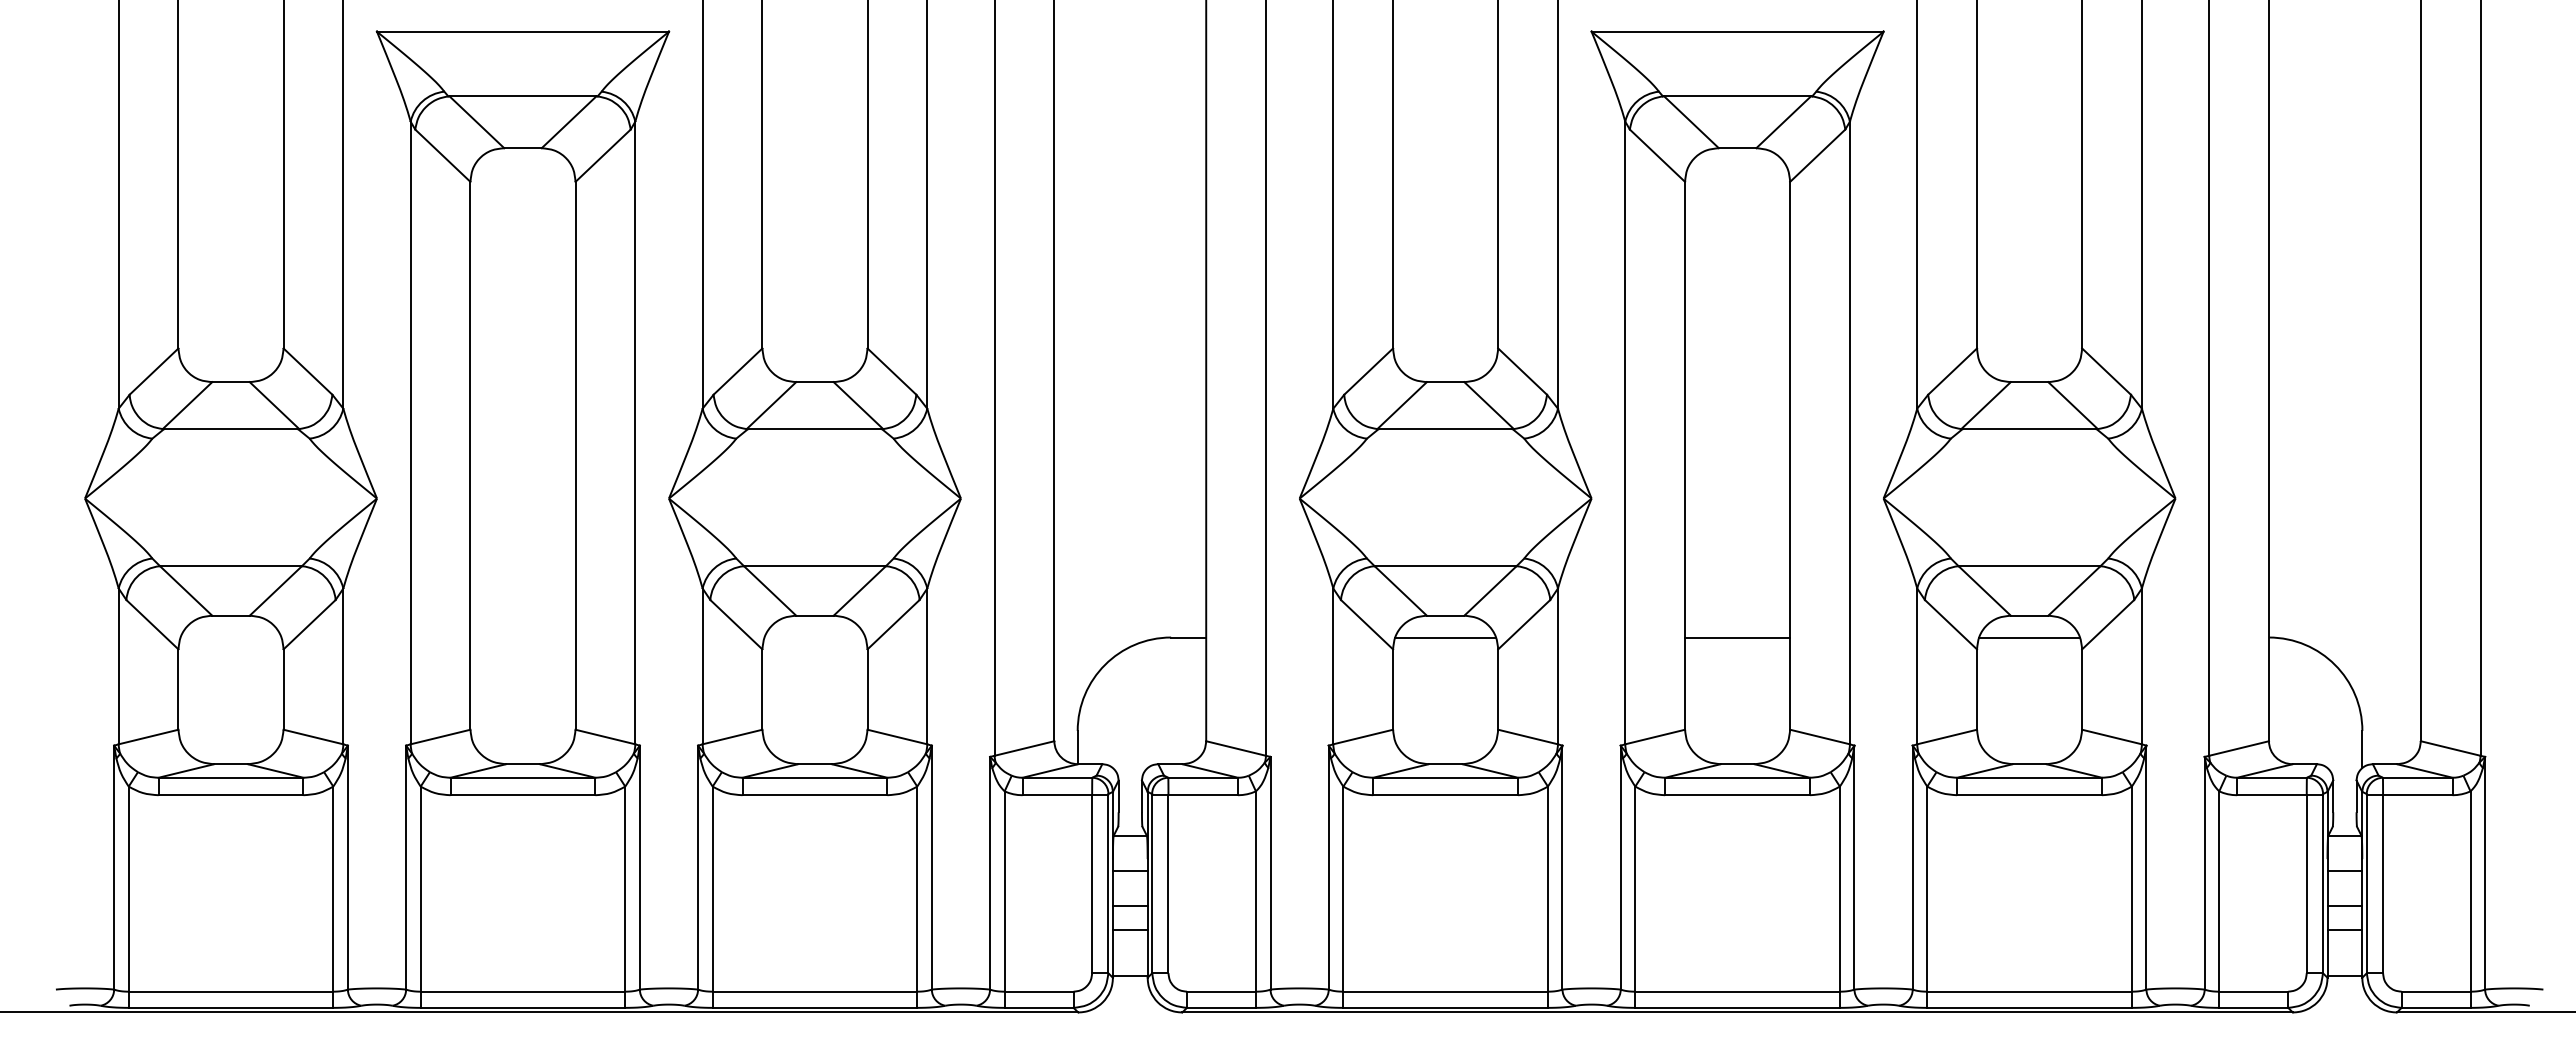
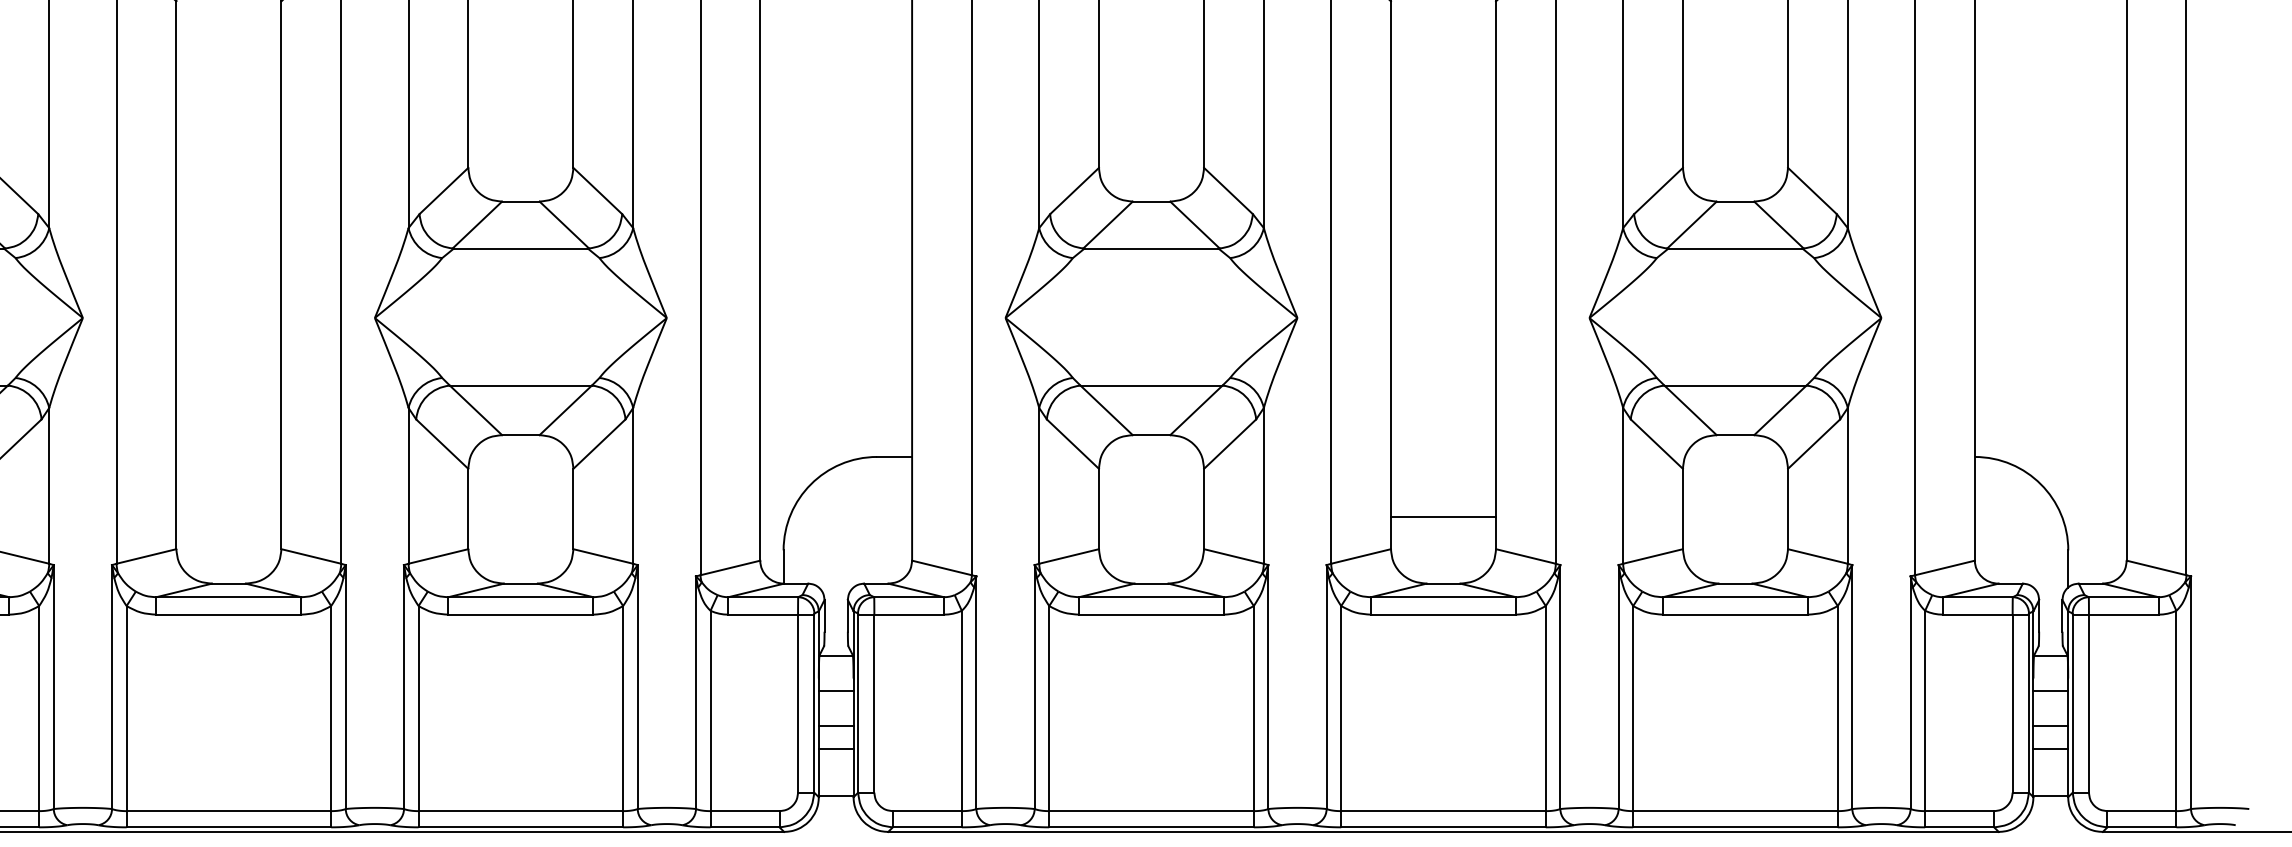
line: (1445, 637) -> (1151, 456), removed
line: (1737, 637) -> (1443, 516), moved
line: (2029, 637) -> (1735, 456), removed

